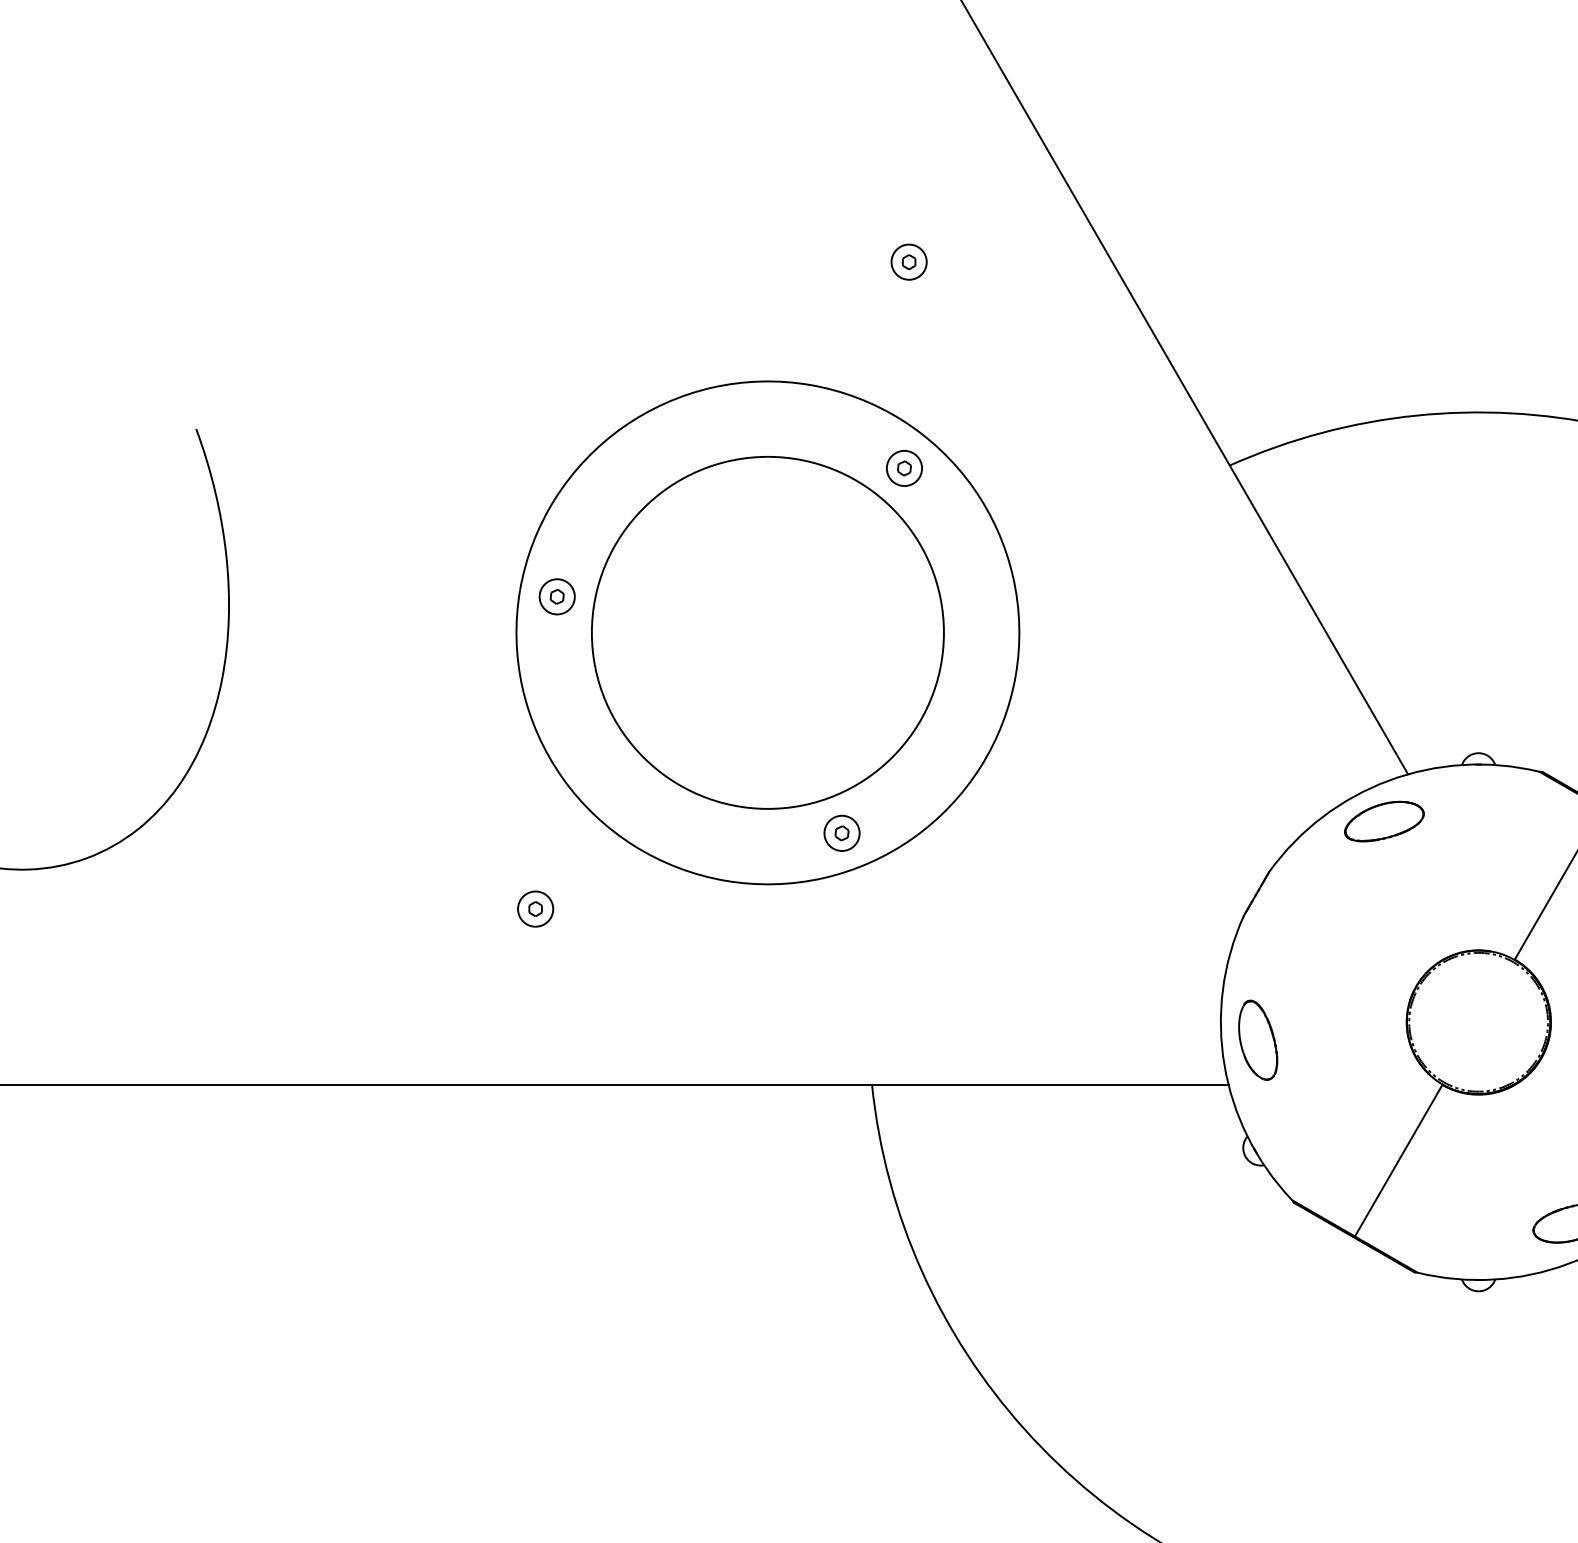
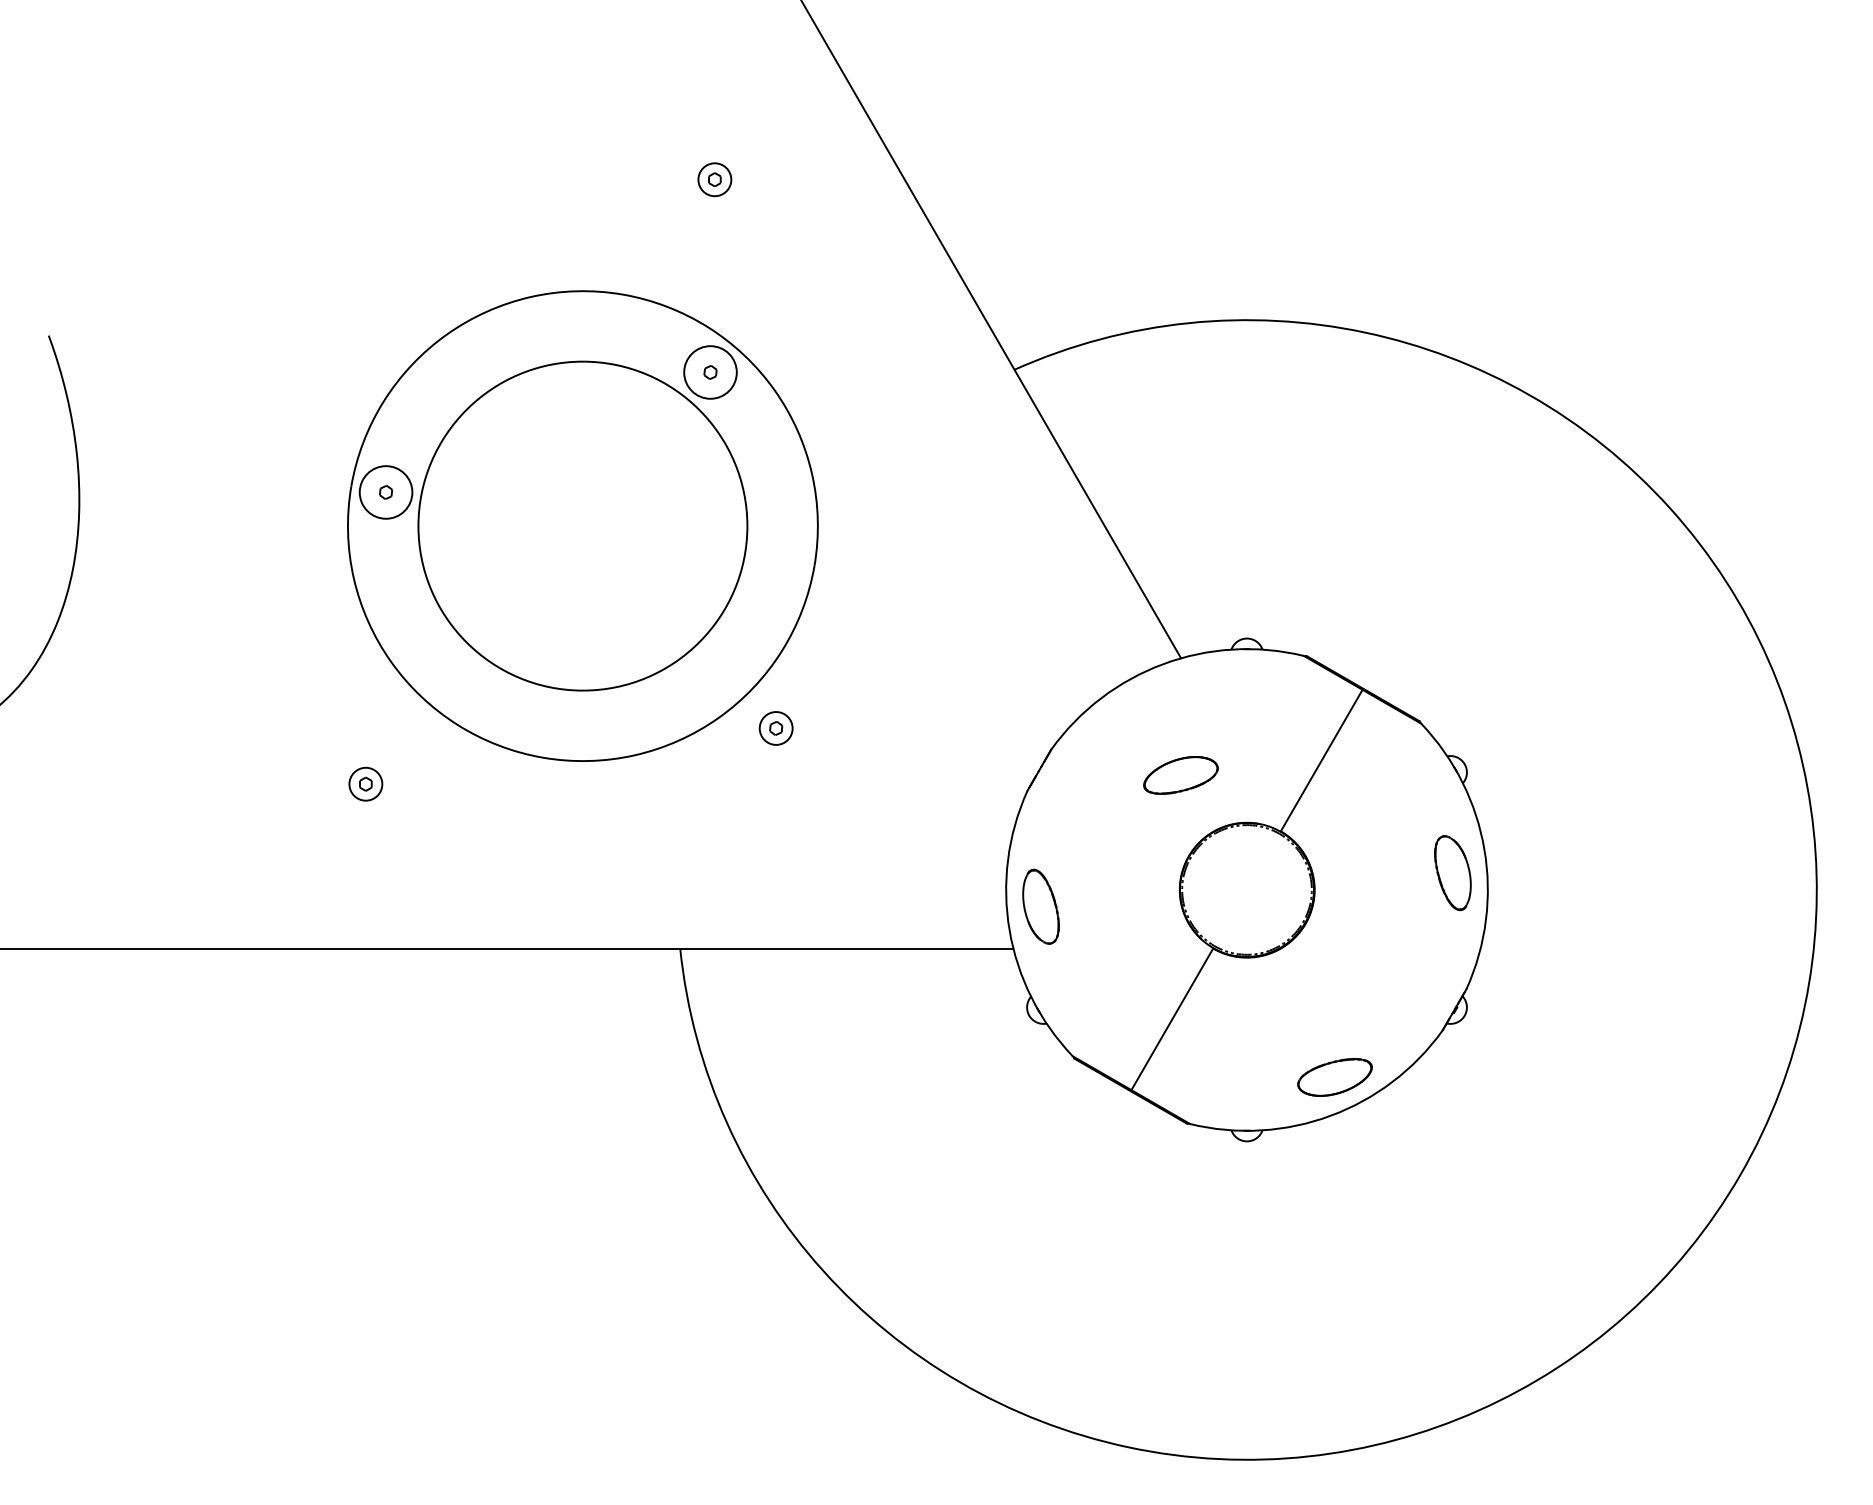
circle: (904, 468) -> (710, 372), size x1.6
circle: (556, 596) -> (385, 492), size x1.6
part: (1383, 821) -> (1180, 775), moved
part: (841, 833) -> (775, 728), moved

